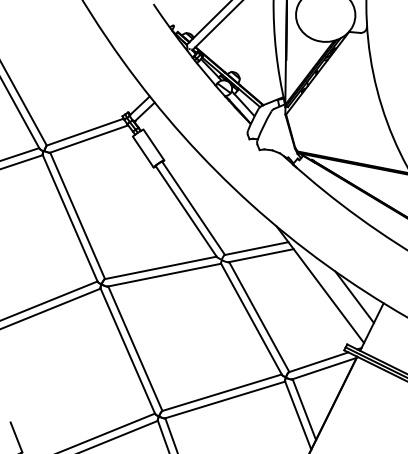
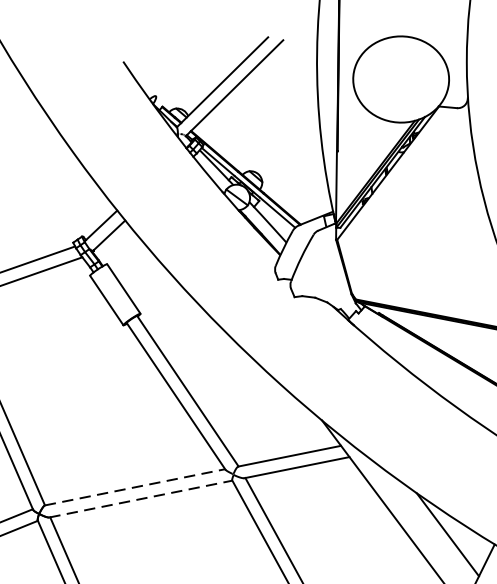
line: (160, 267) -> (134, 486), solid -> dashed
line: (164, 275) -> (140, 499), solid -> dashed

